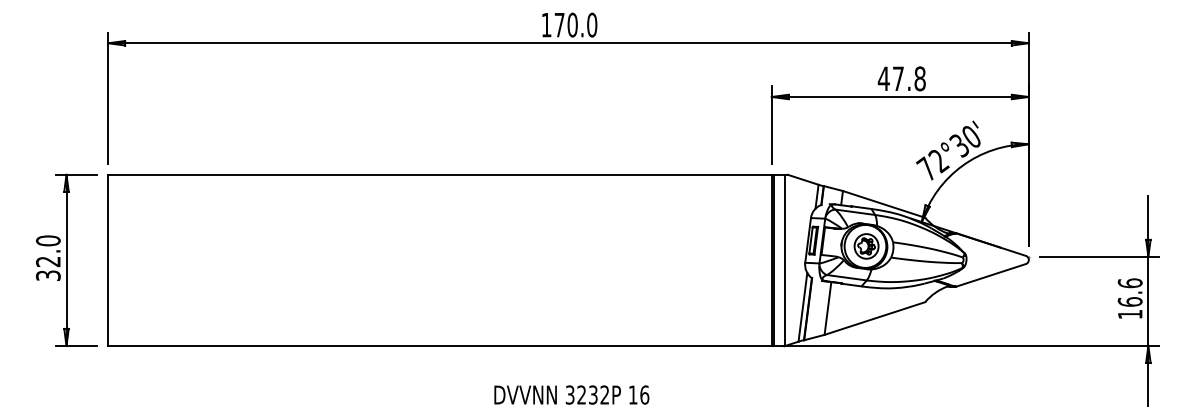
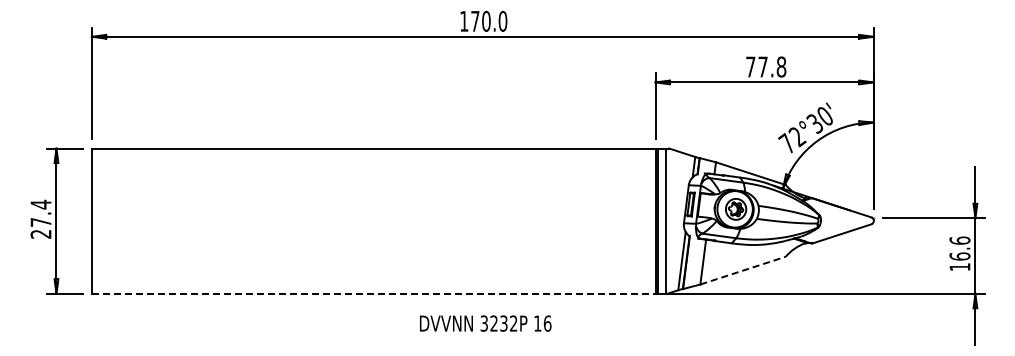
text: (883, 78) -> (750, 66), 47.8 -> 77.8
text: (47, 257) -> (40, 218), 32.0 -> 27.4
line: (875, 318) -> (743, 270), solid -> dashed
line: (439, 345) -> (373, 293), solid -> dashed
text: (571, 394) -> (485, 323), moved

